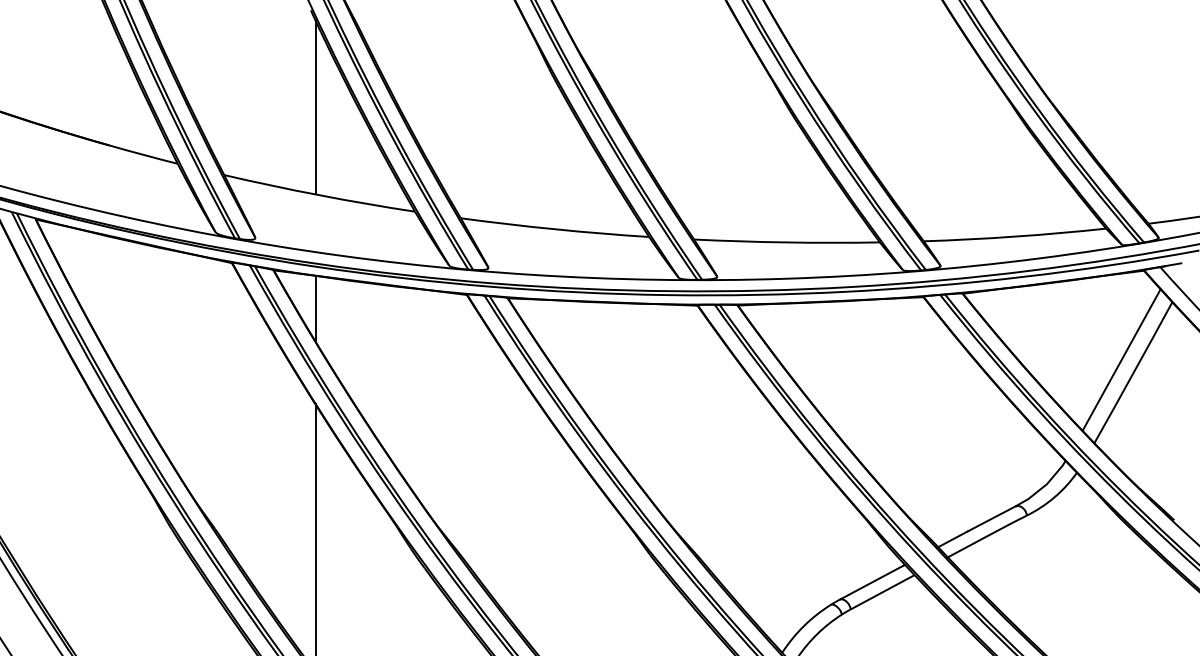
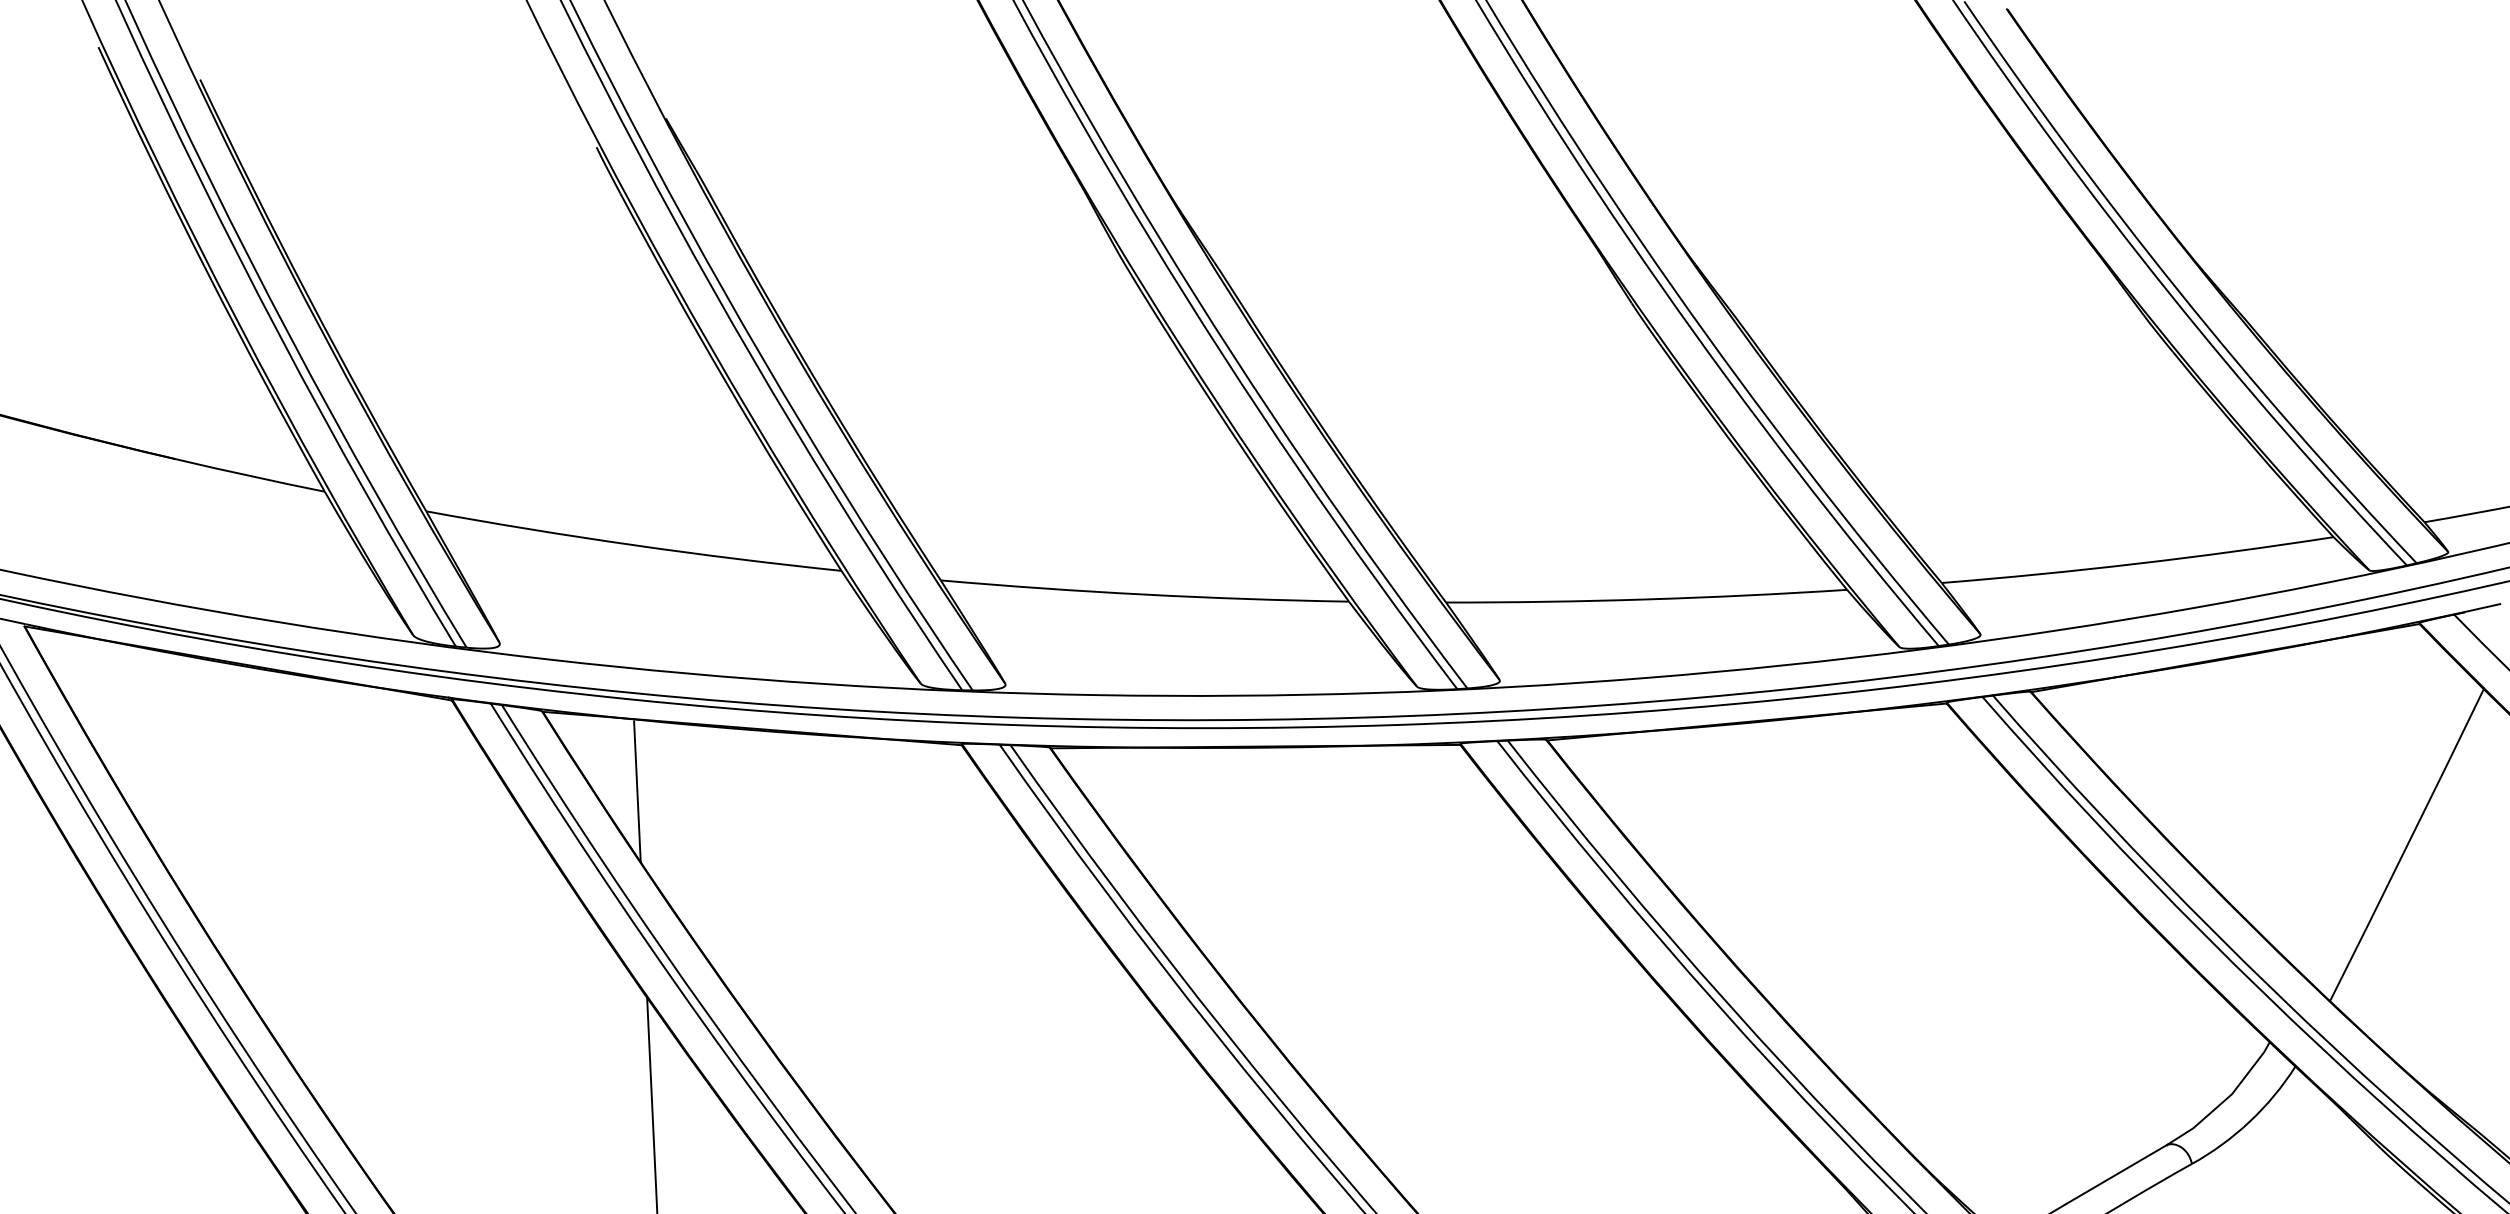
line: (315, 107) -> (616, 356), removed
line: (1121, 359) -> (2379, 817), removed

